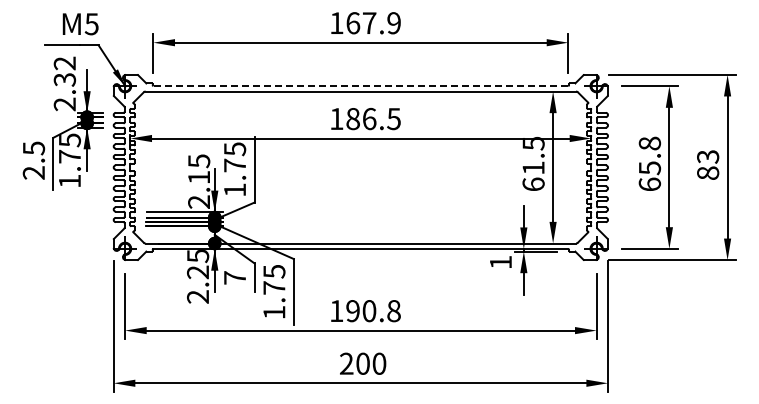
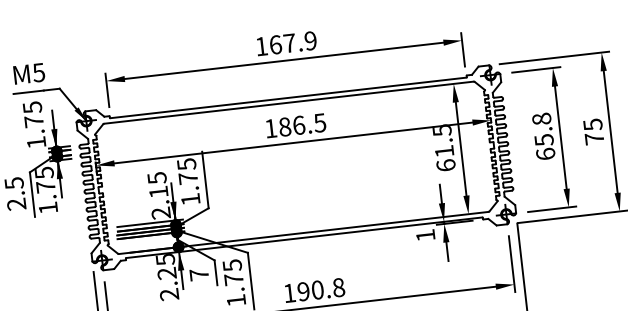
text: (80, 24) -> (29, 74), moved
text: (64, 83) -> (34, 124), 2.32 -> 1.75
line: (360, 85) -> (288, 97), dashed -> solid
text: (708, 164) -> (594, 131), 83 -> 75

